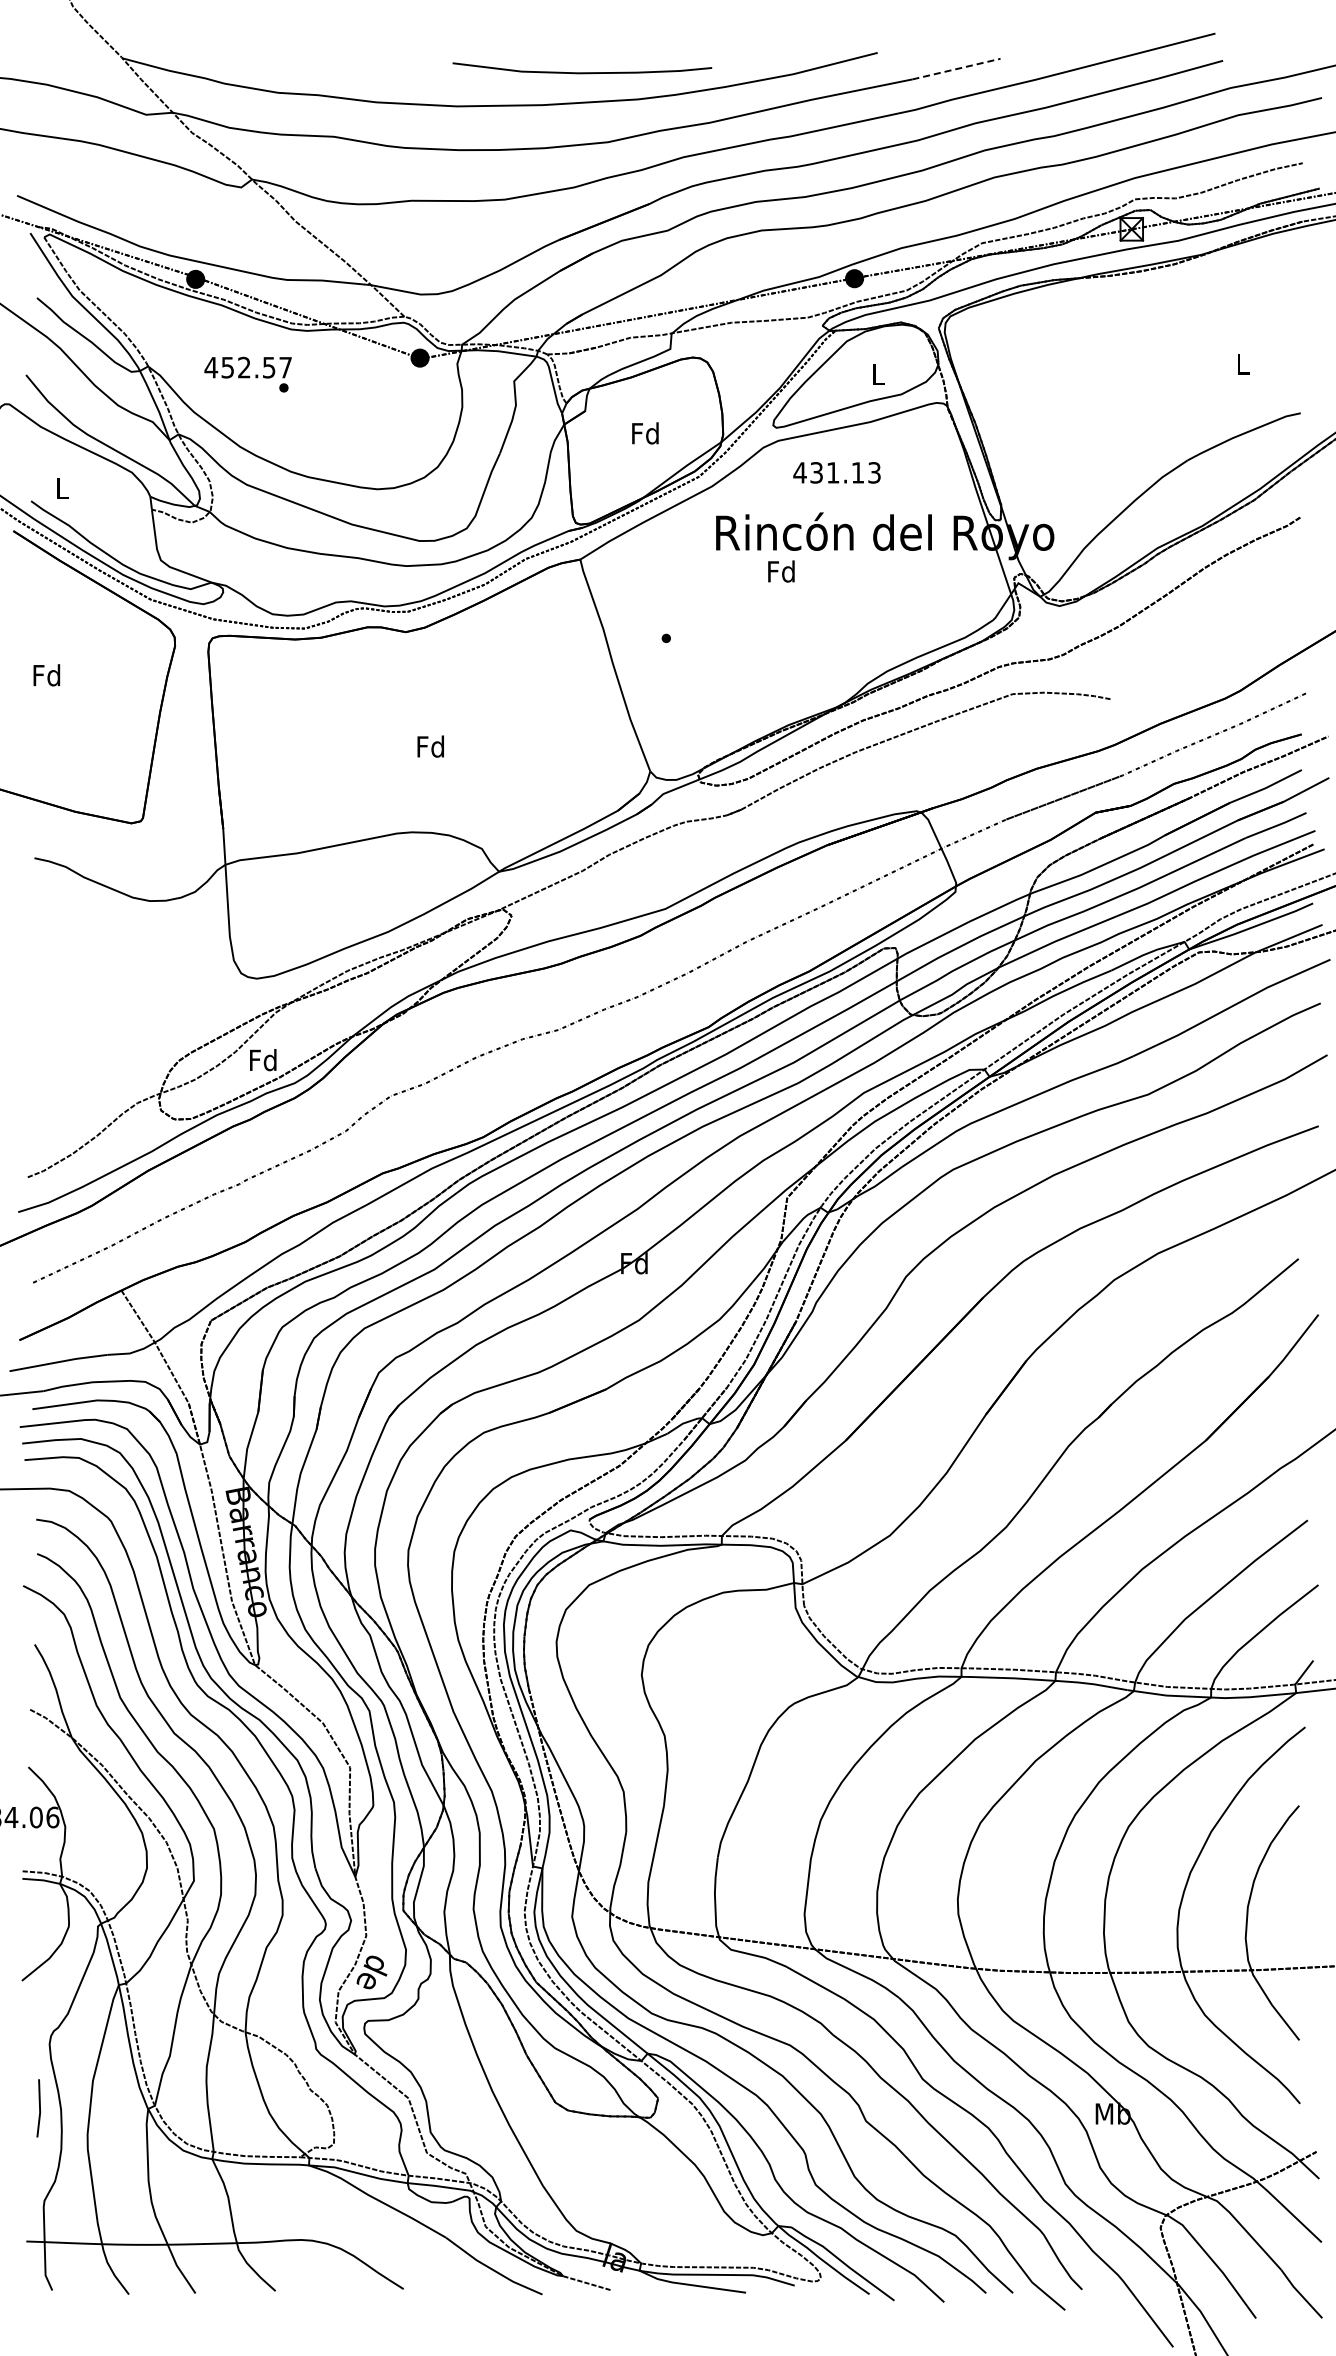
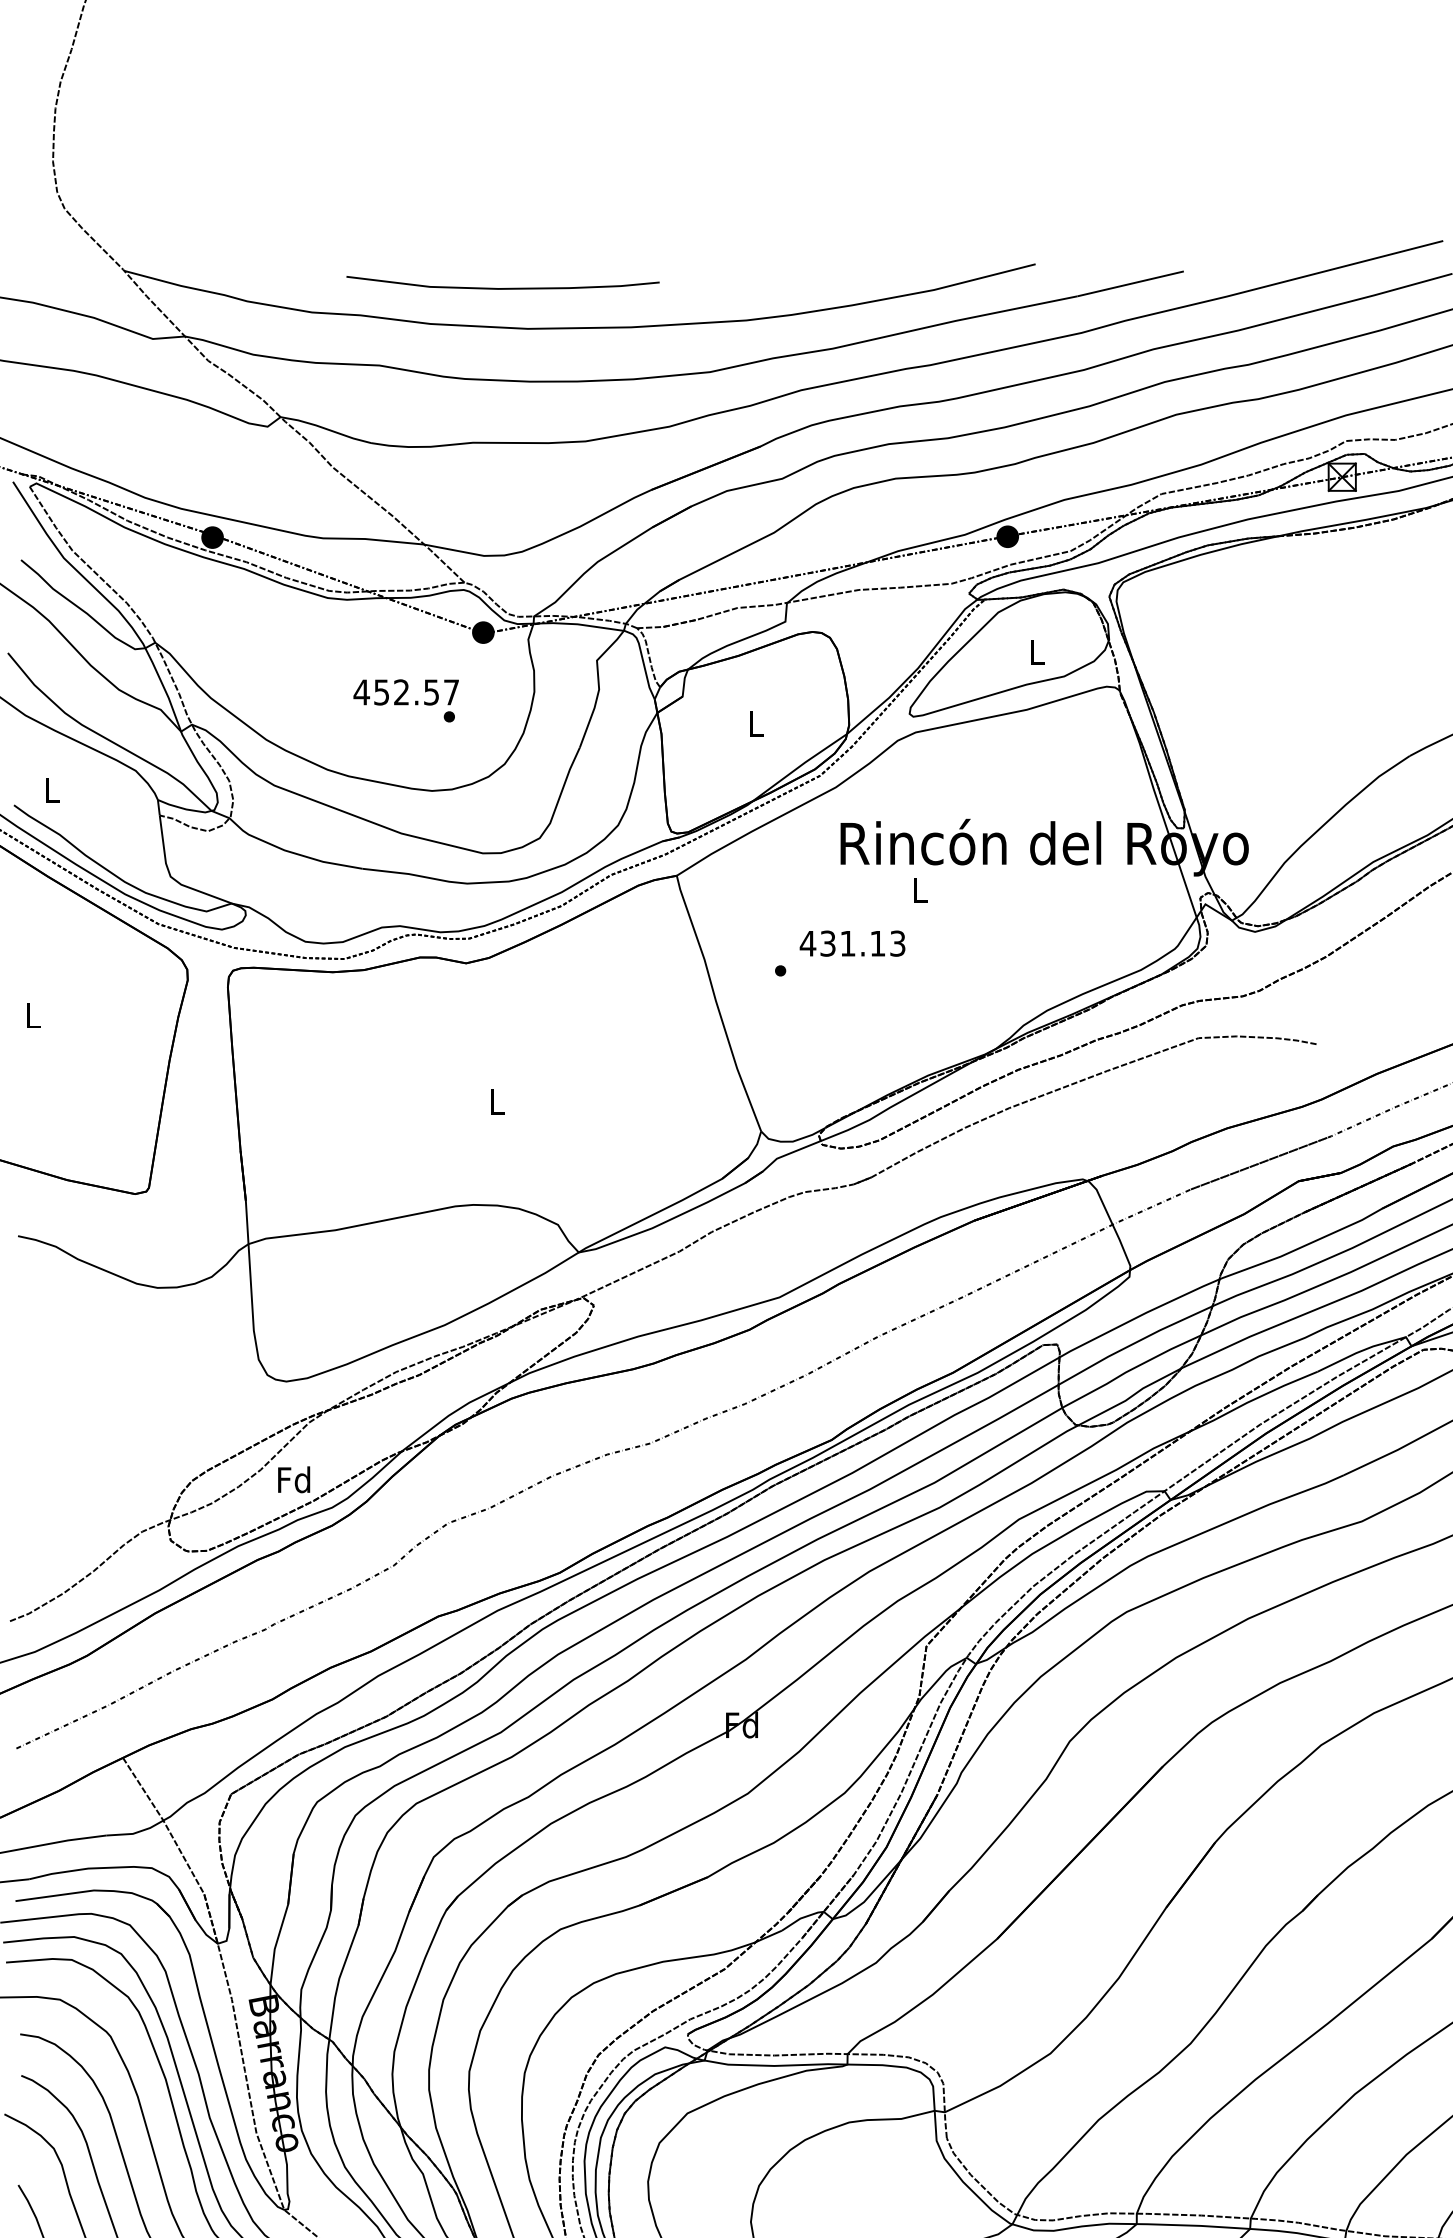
line: (956, 69) -> (1130, 284), dashed -> solid
curve: (582, 72) -> (503, 287), moved
text: (247, 374) -> (405, 700), moved
text: (645, 433) -> (755, 723), Fd -> L
text: (836, 472) -> (851, 943), moved
text: (781, 571) -> (919, 890), Fd -> L
text: (46, 675) -> (32, 1015), Fd -> L
text: (430, 746) -> (495, 1101), Fd -> L

